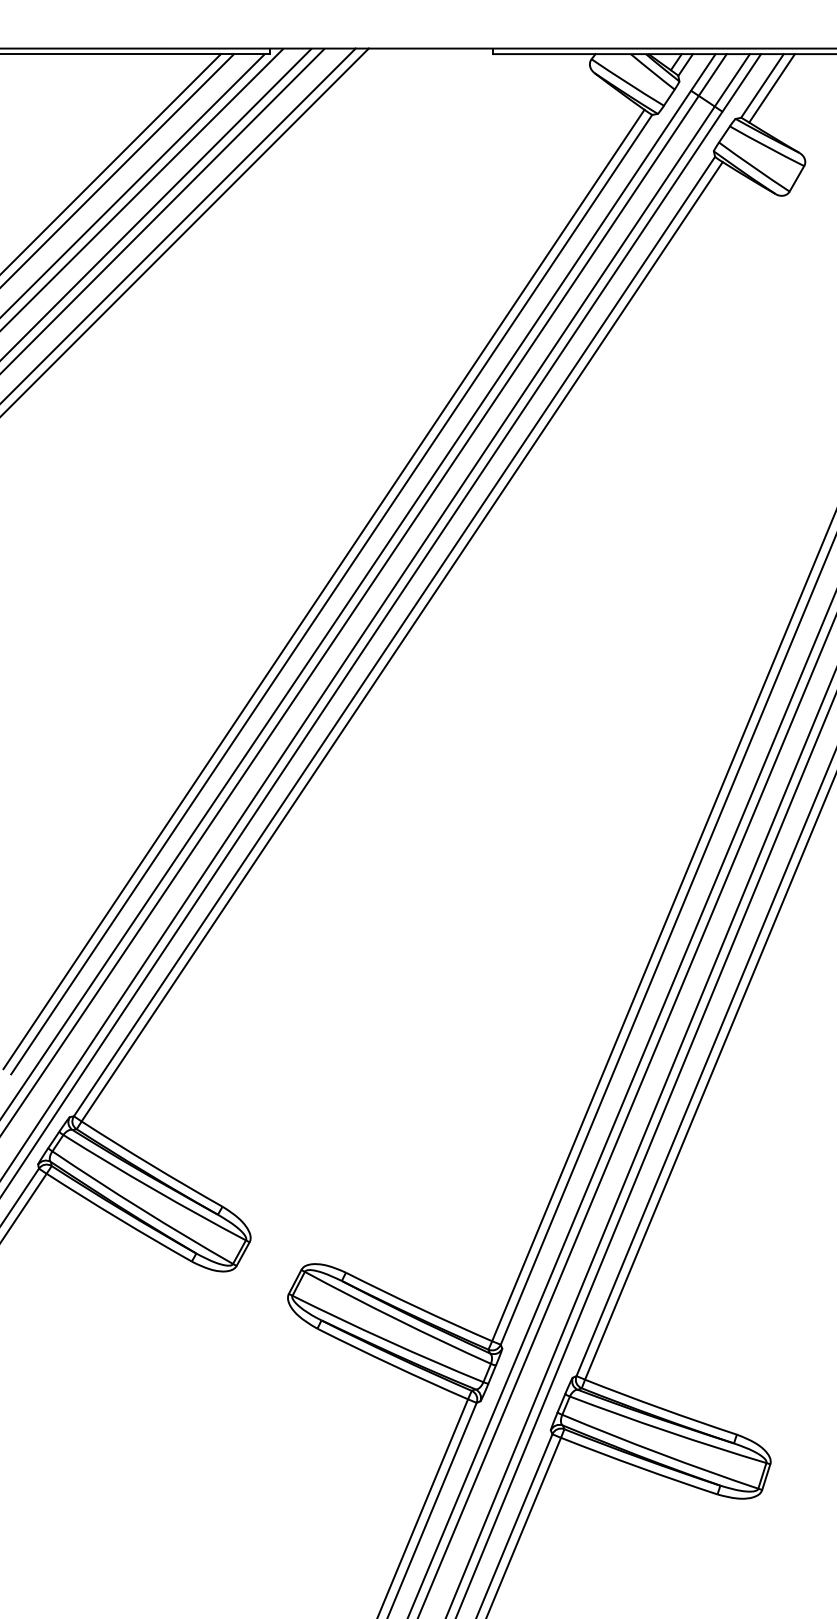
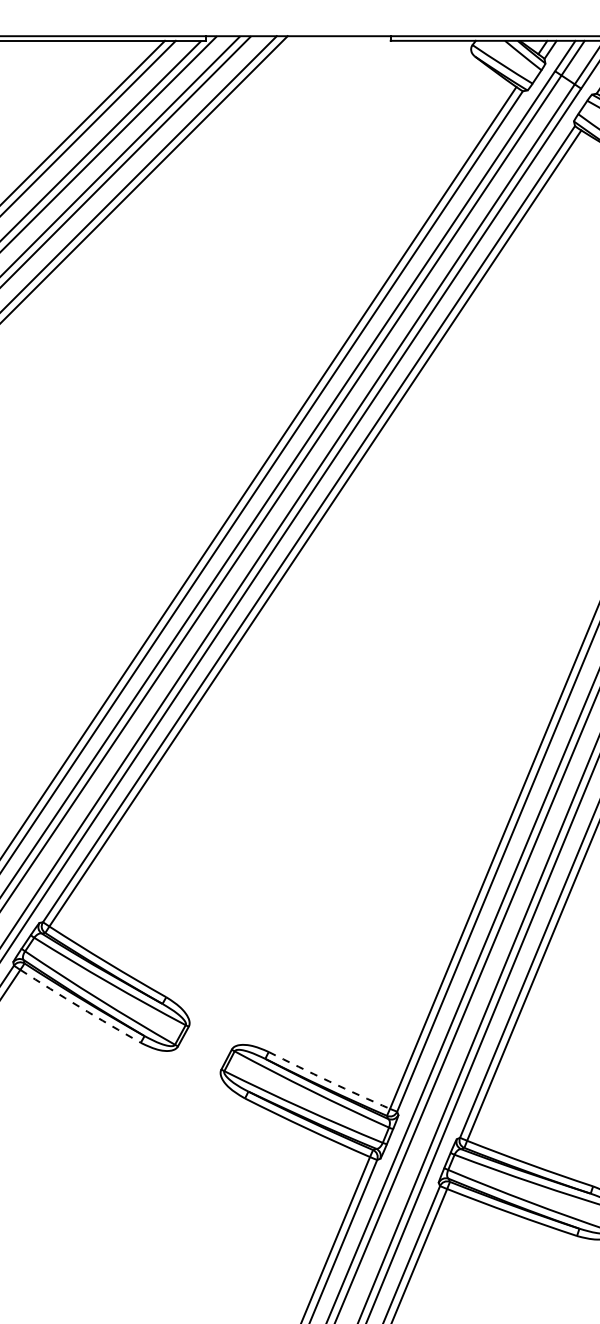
arc: (118, 1218) -> (79, 1007), solid -> dashed
arc: (418, 1308) -> (328, 1081), solid -> dashed

